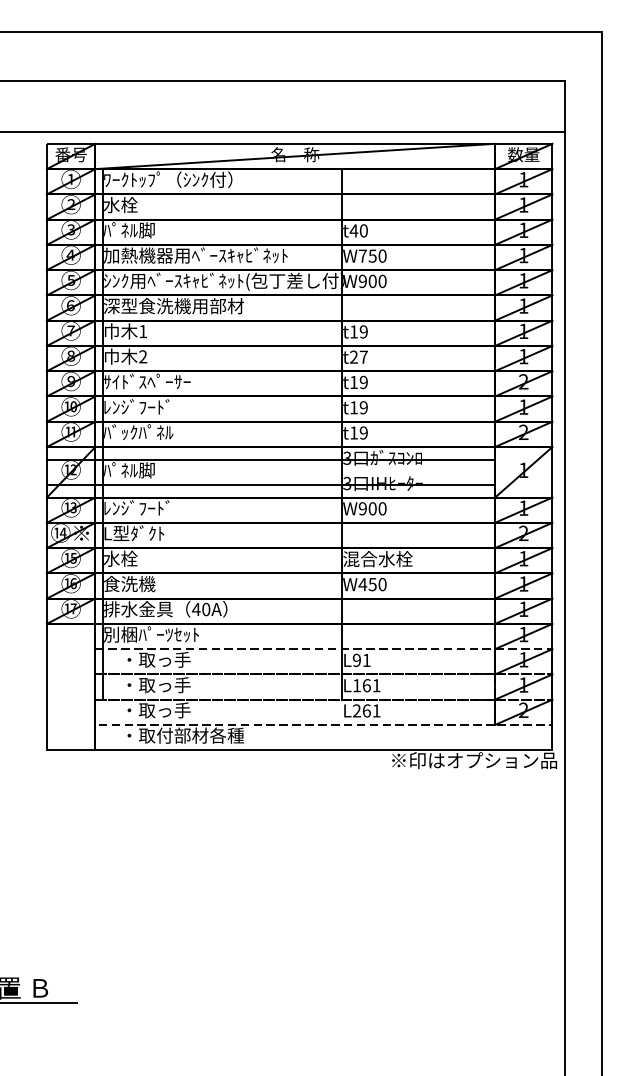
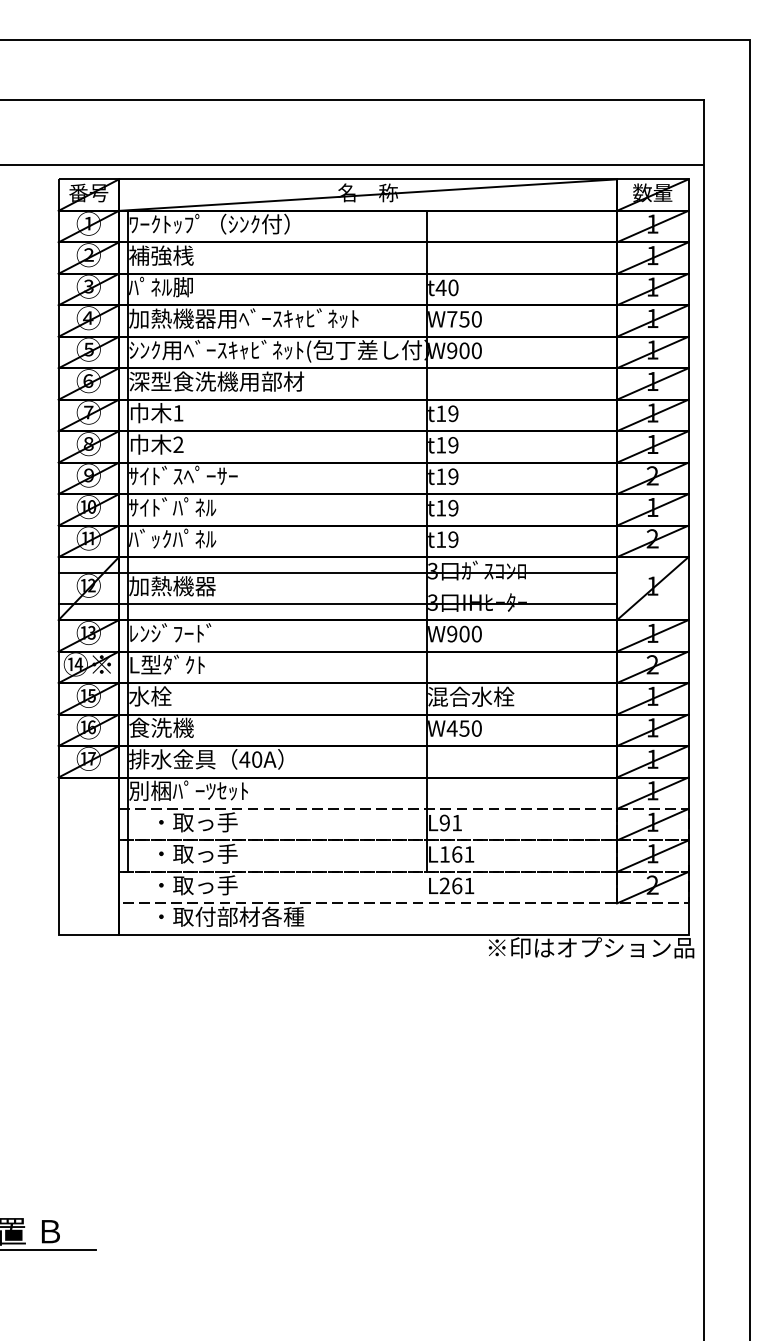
text: (129, 205) -> (161, 256), 水栓 -> 補強桟
text: (358, 356) -> (446, 444), t27 -> t19
text: (138, 406) -> (172, 506), ﾚﾝｼﾞﾌｰﾄﾞ -> ｻｲﾄﾞﾊﾟﾈﾙ
text: (138, 470) -> (172, 586), ﾊﾟﾈﾙ脚 -> 加熱機器

